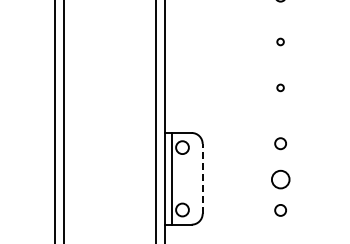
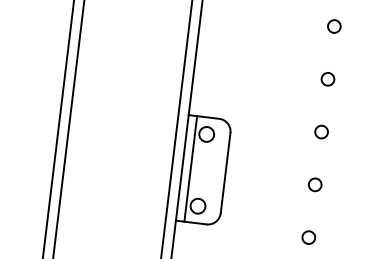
circle: (280, 41) -> (334, 25), size x1.67
circle: (280, 87) -> (327, 78), size x1.67
circle: (280, 143) -> (321, 131), moved
line: (202, 178) -> (225, 172), dashed -> solid
circle: (280, 179) -> (315, 184), size x0.62
circle: (280, 210) -> (308, 237), moved

